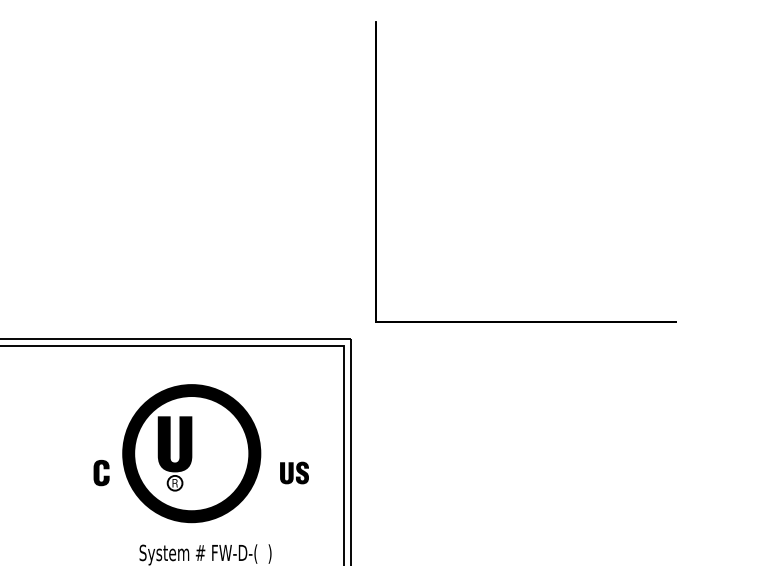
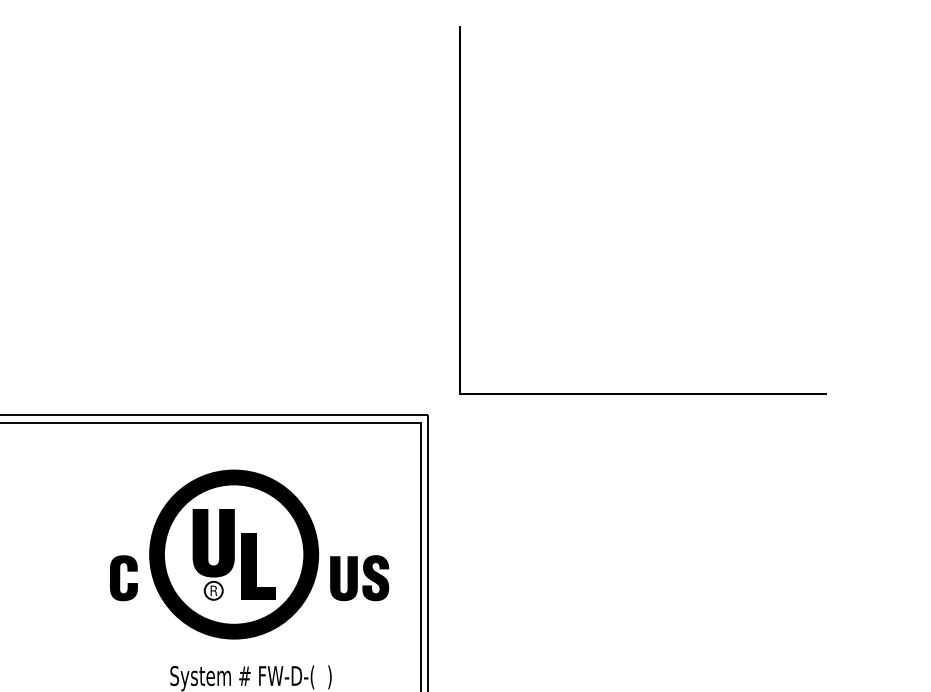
fill: (211, 463) -> (258, 566), added
part: (101, 473) -> (123, 578), size x1.43
part: (294, 473) -> (359, 578), size x1.67

